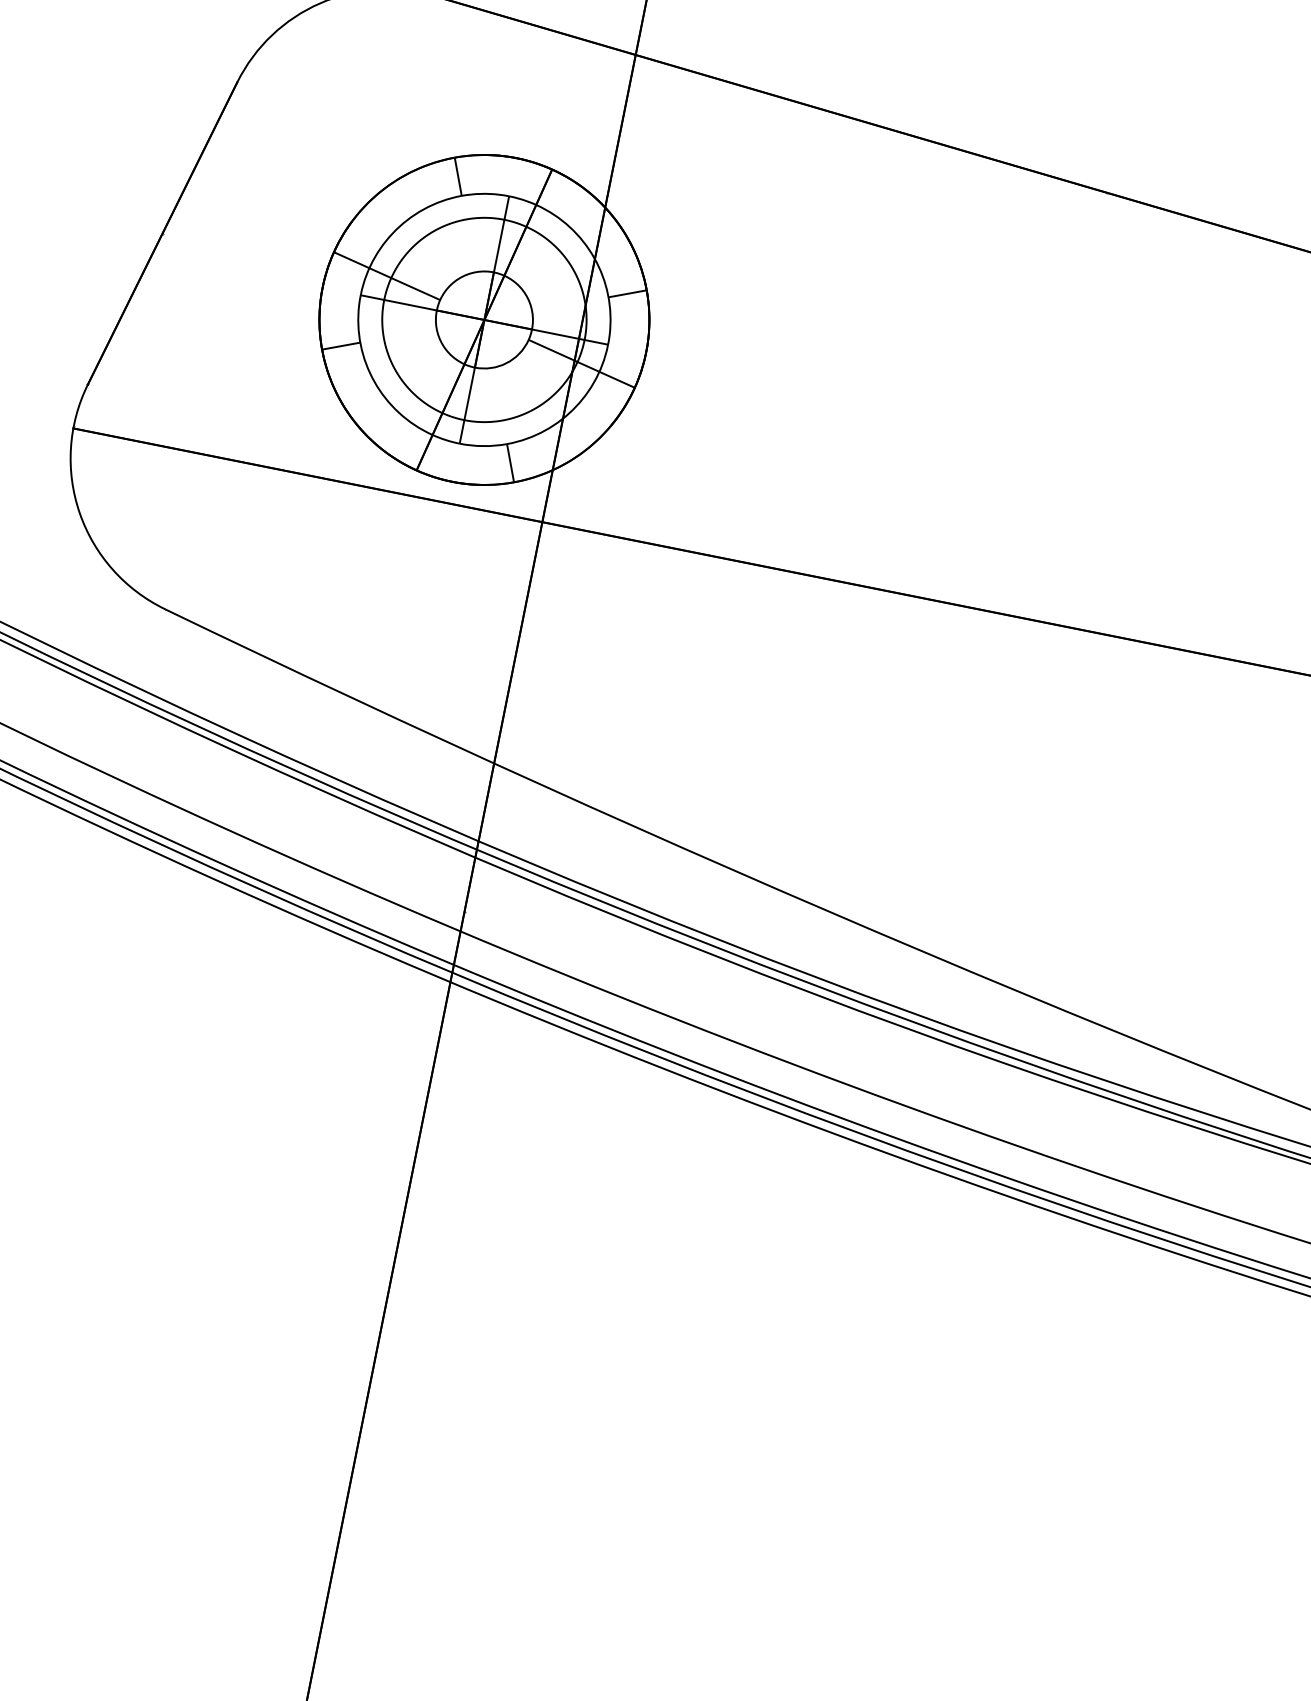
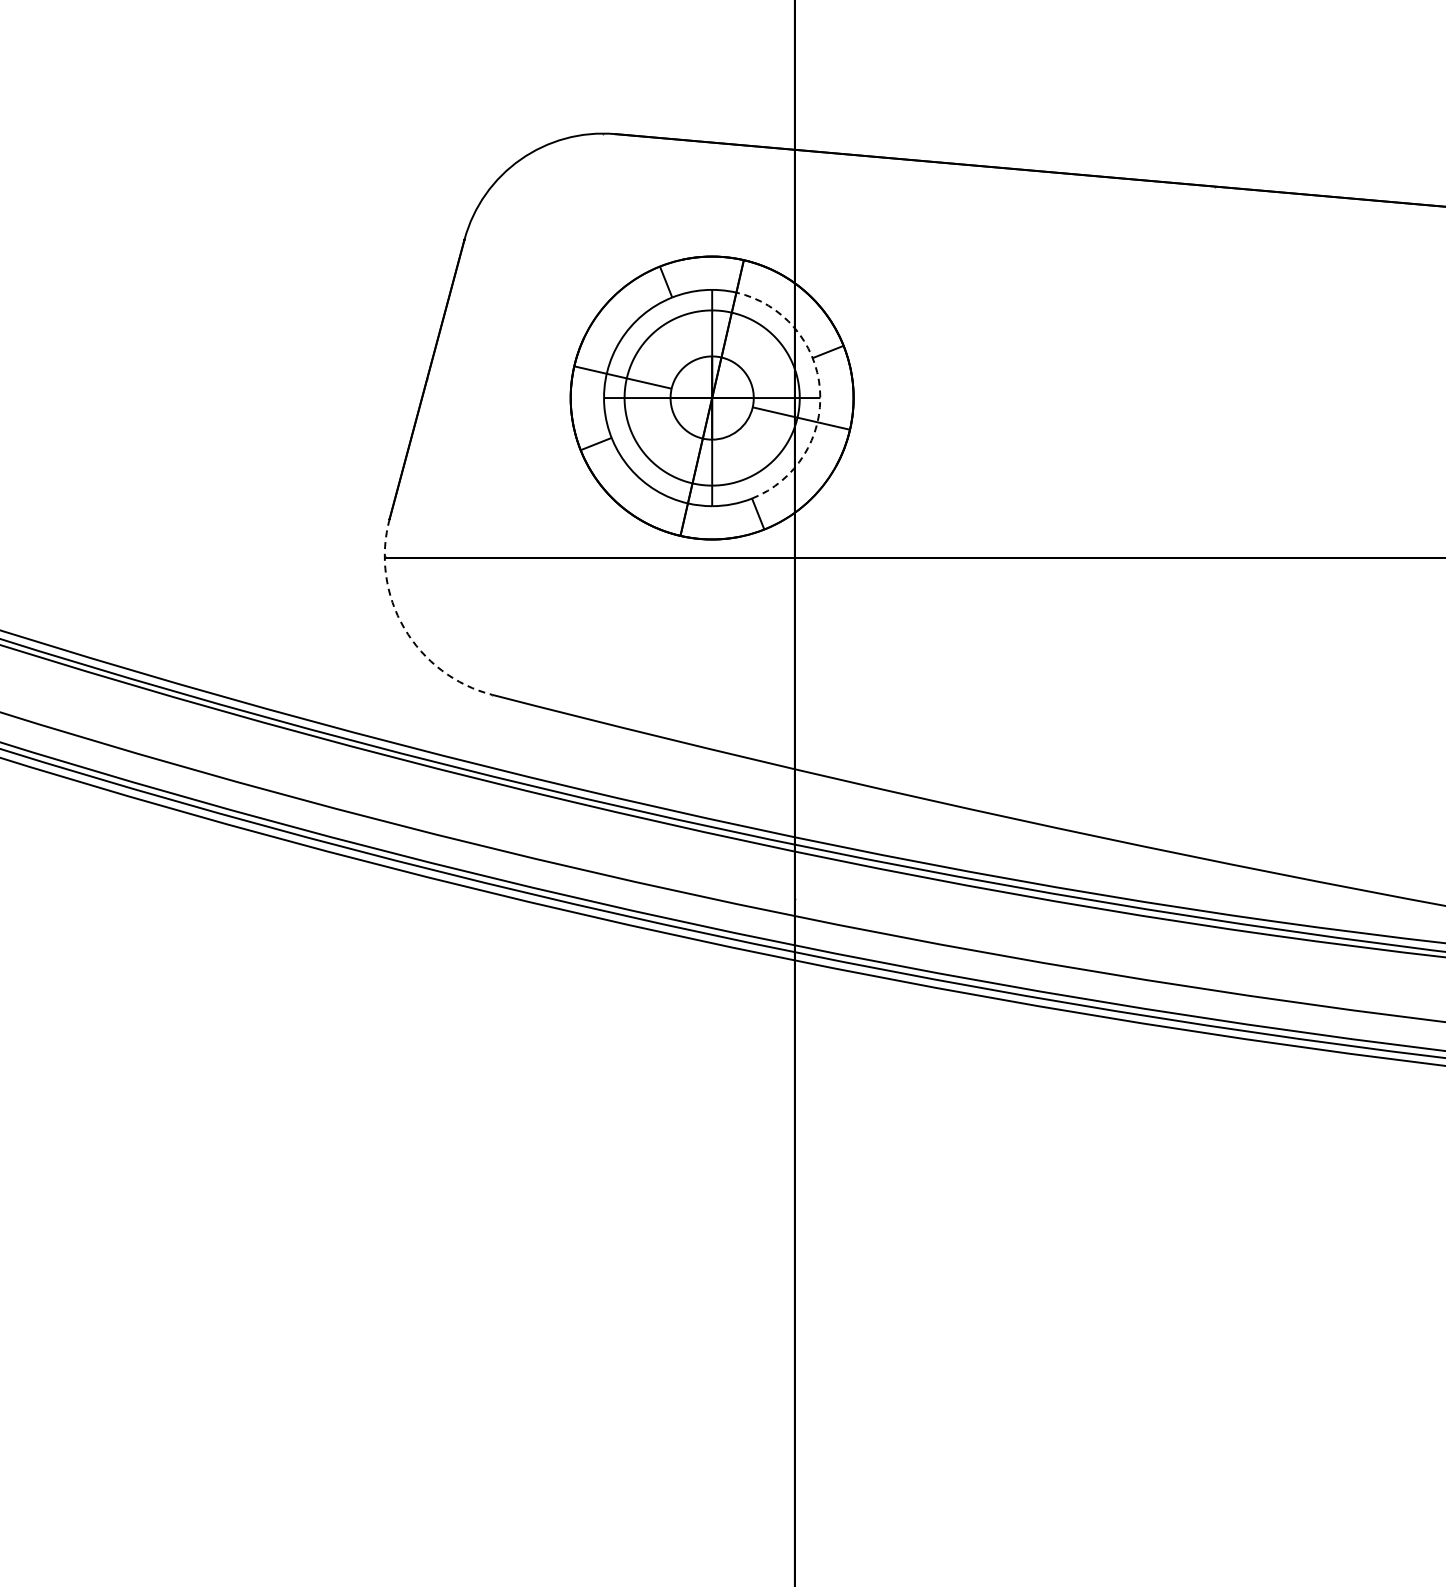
arc: (610, 334) -> (820, 389), solid -> dashed
arc: (79, 513) -> (404, 628), solid -> dashed

